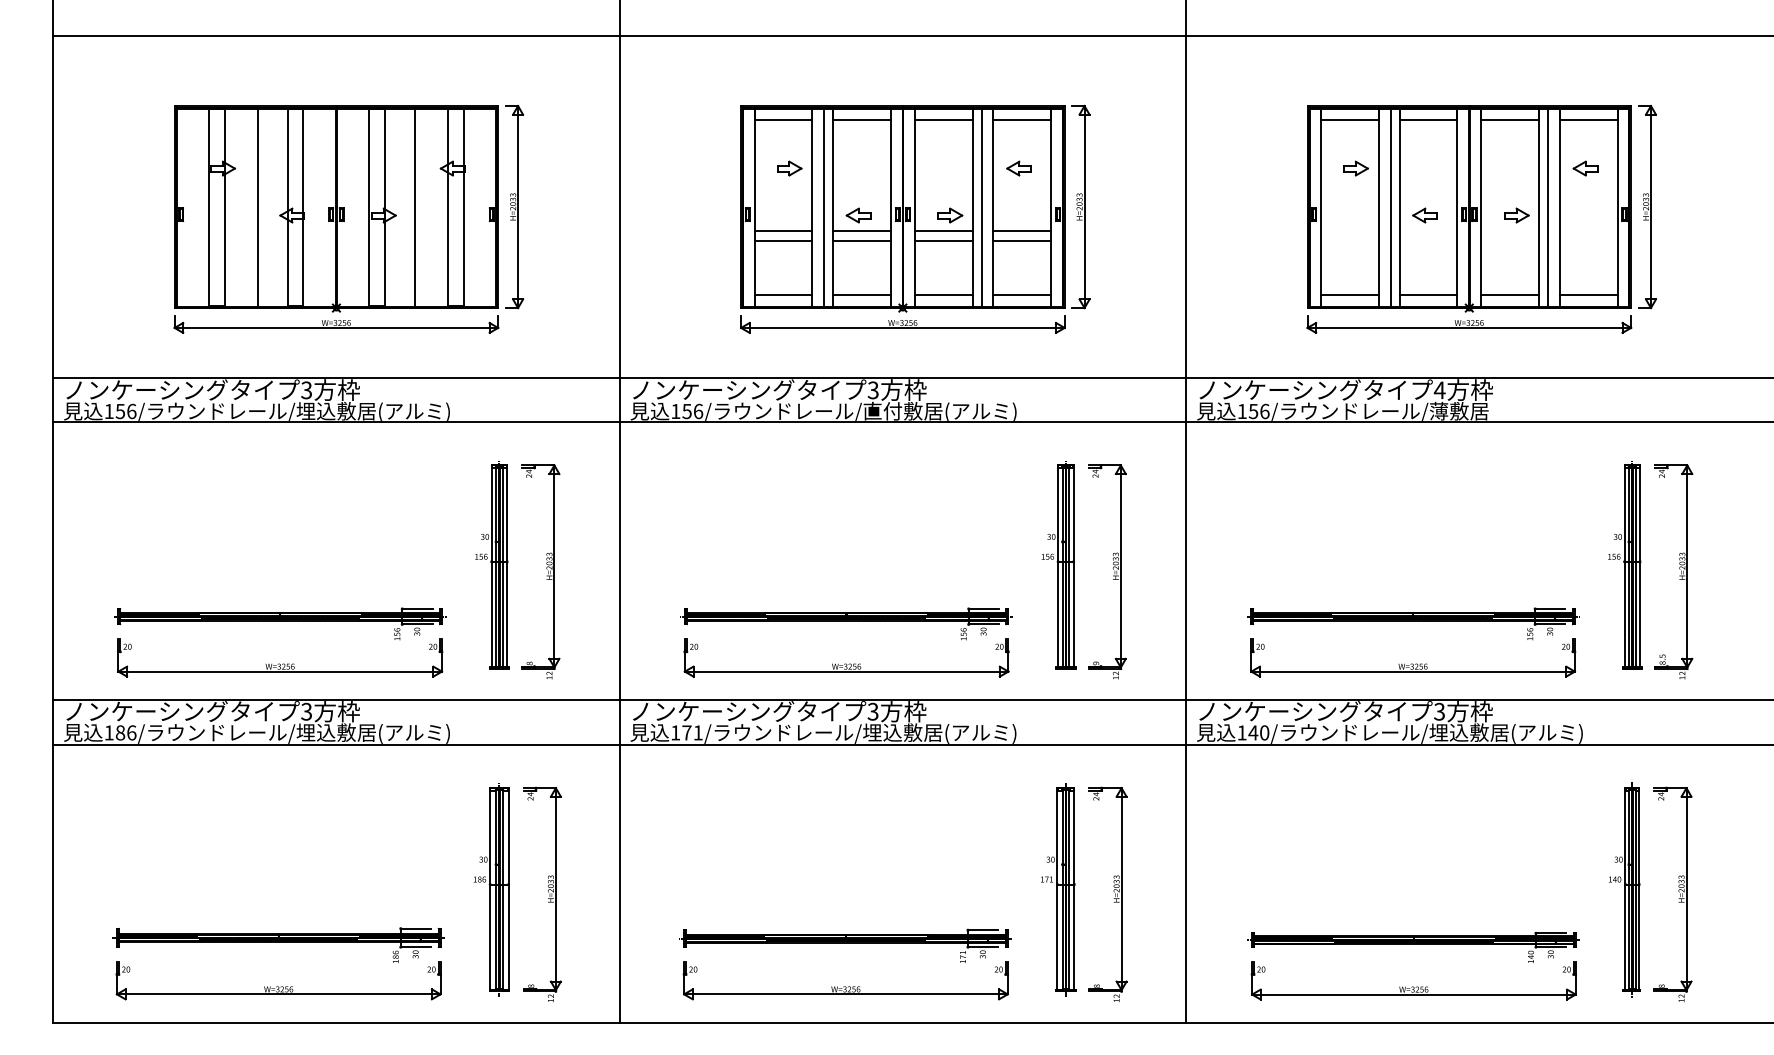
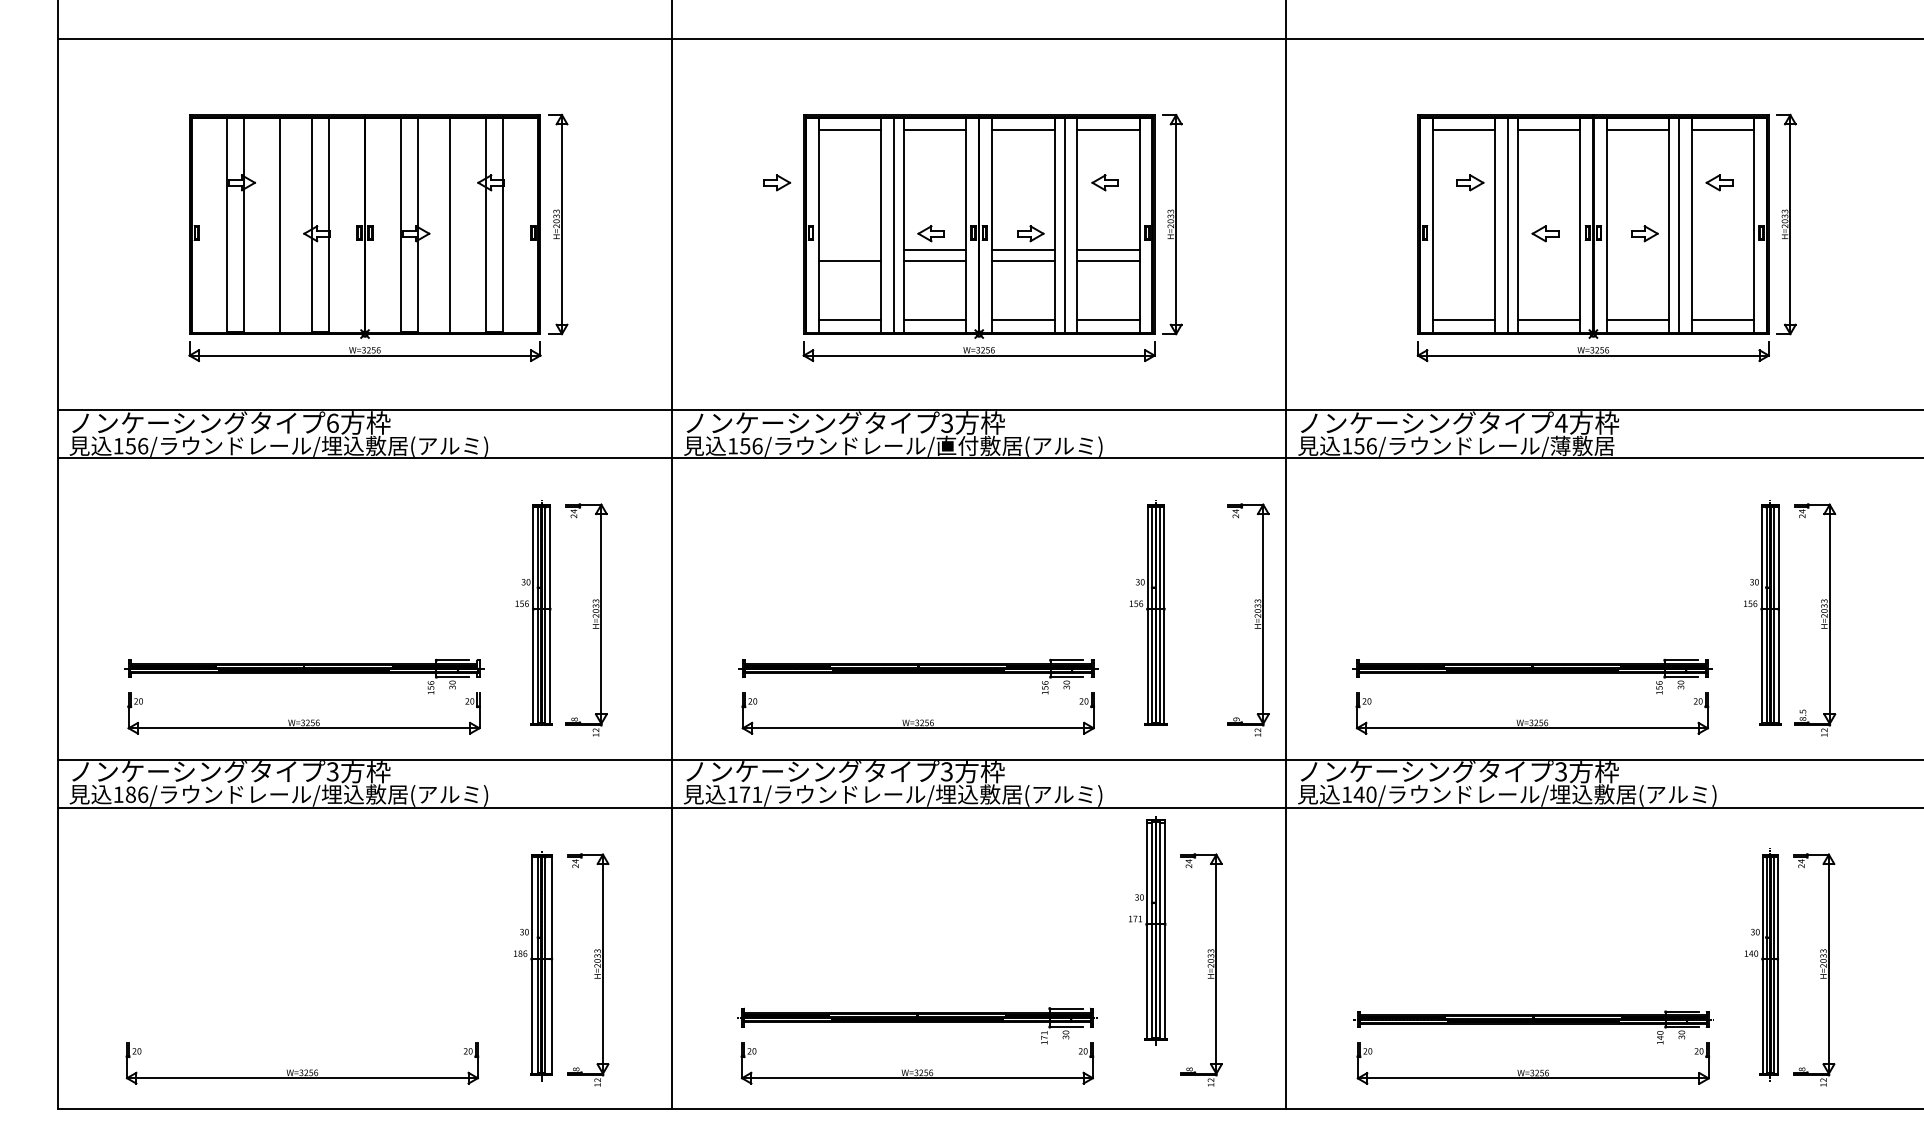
part: (789, 168) -> (777, 182), moved
line: (783, 230) -> (849, 249), removed
text: (306, 390) -> (332, 423), 3 -> 6
part: (1113, 569) -> (1255, 617), moved
part: (1058, 889) -> (1147, 929), moved
part: (278, 944) -> (302, 1024), removed

